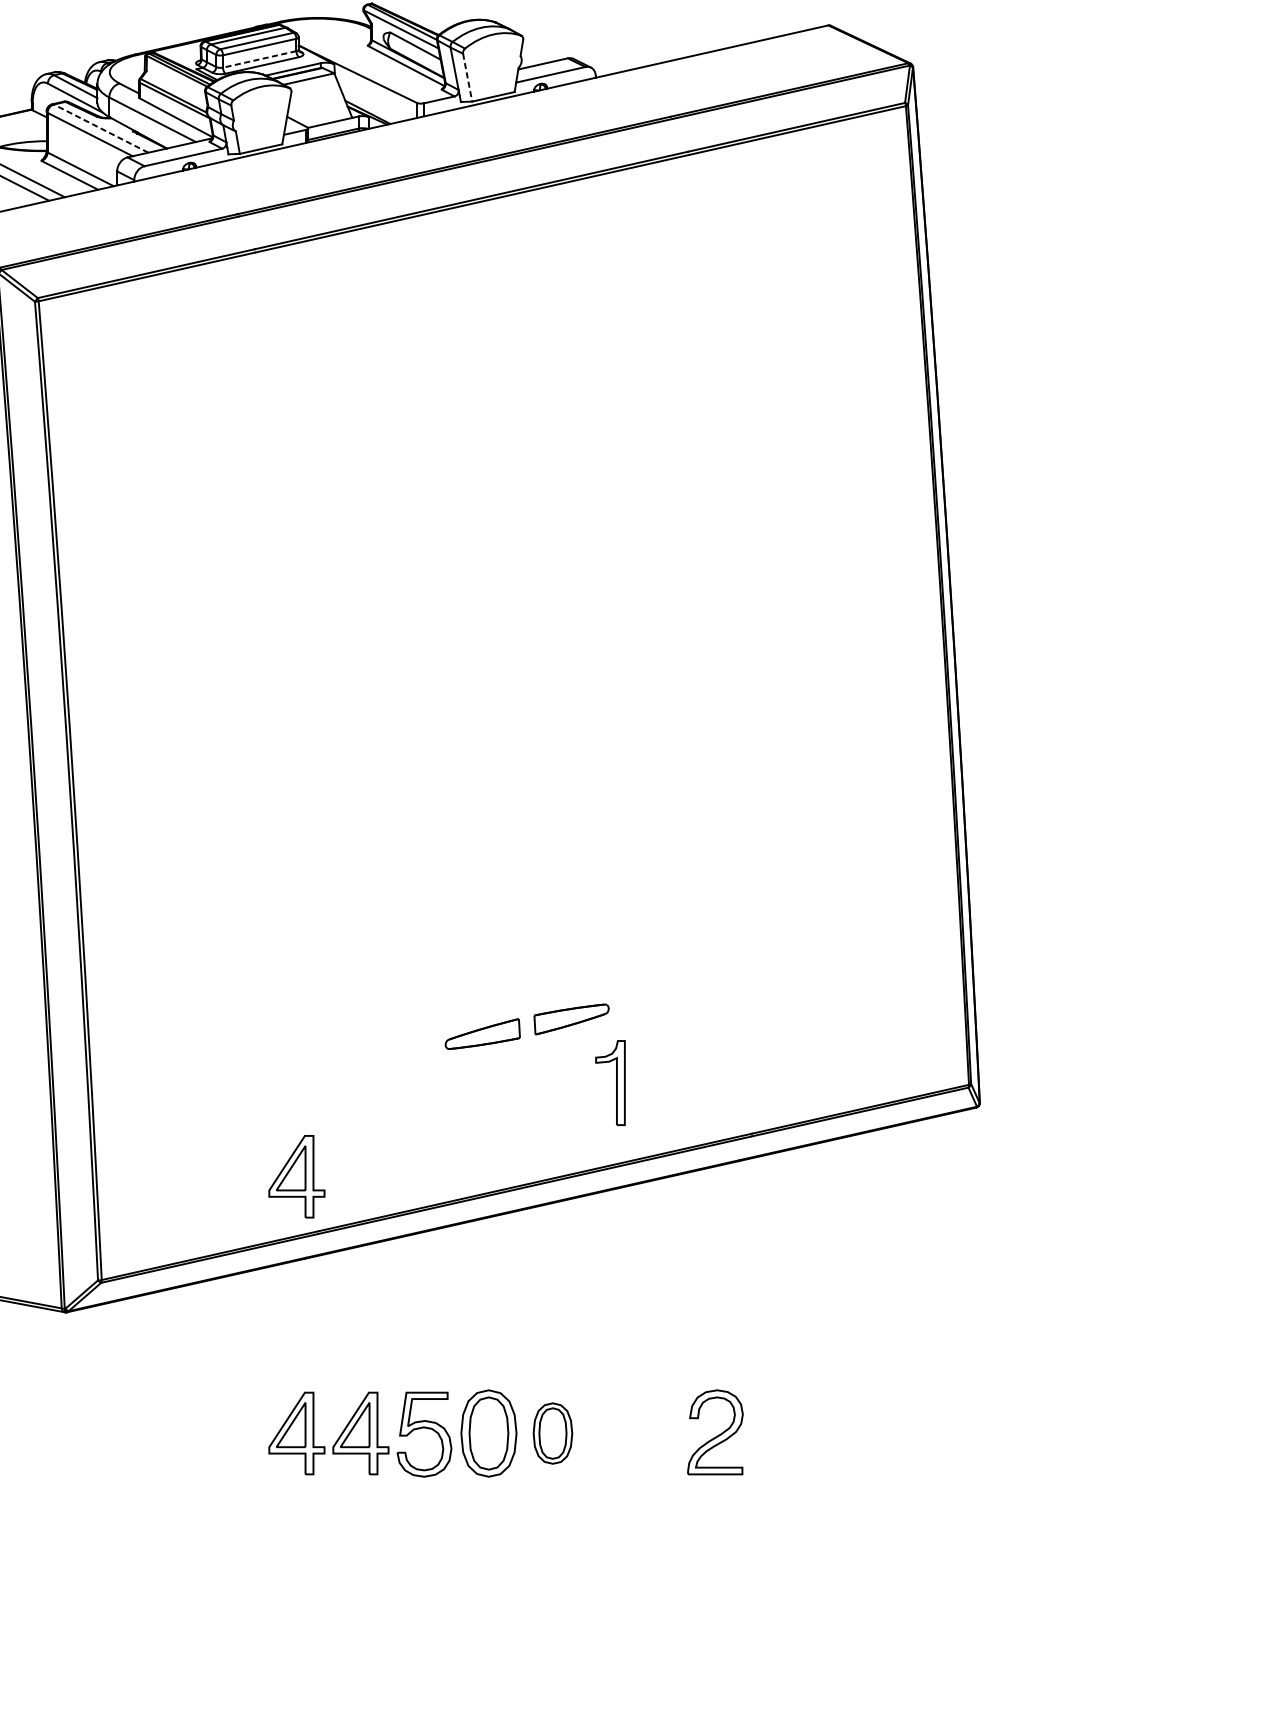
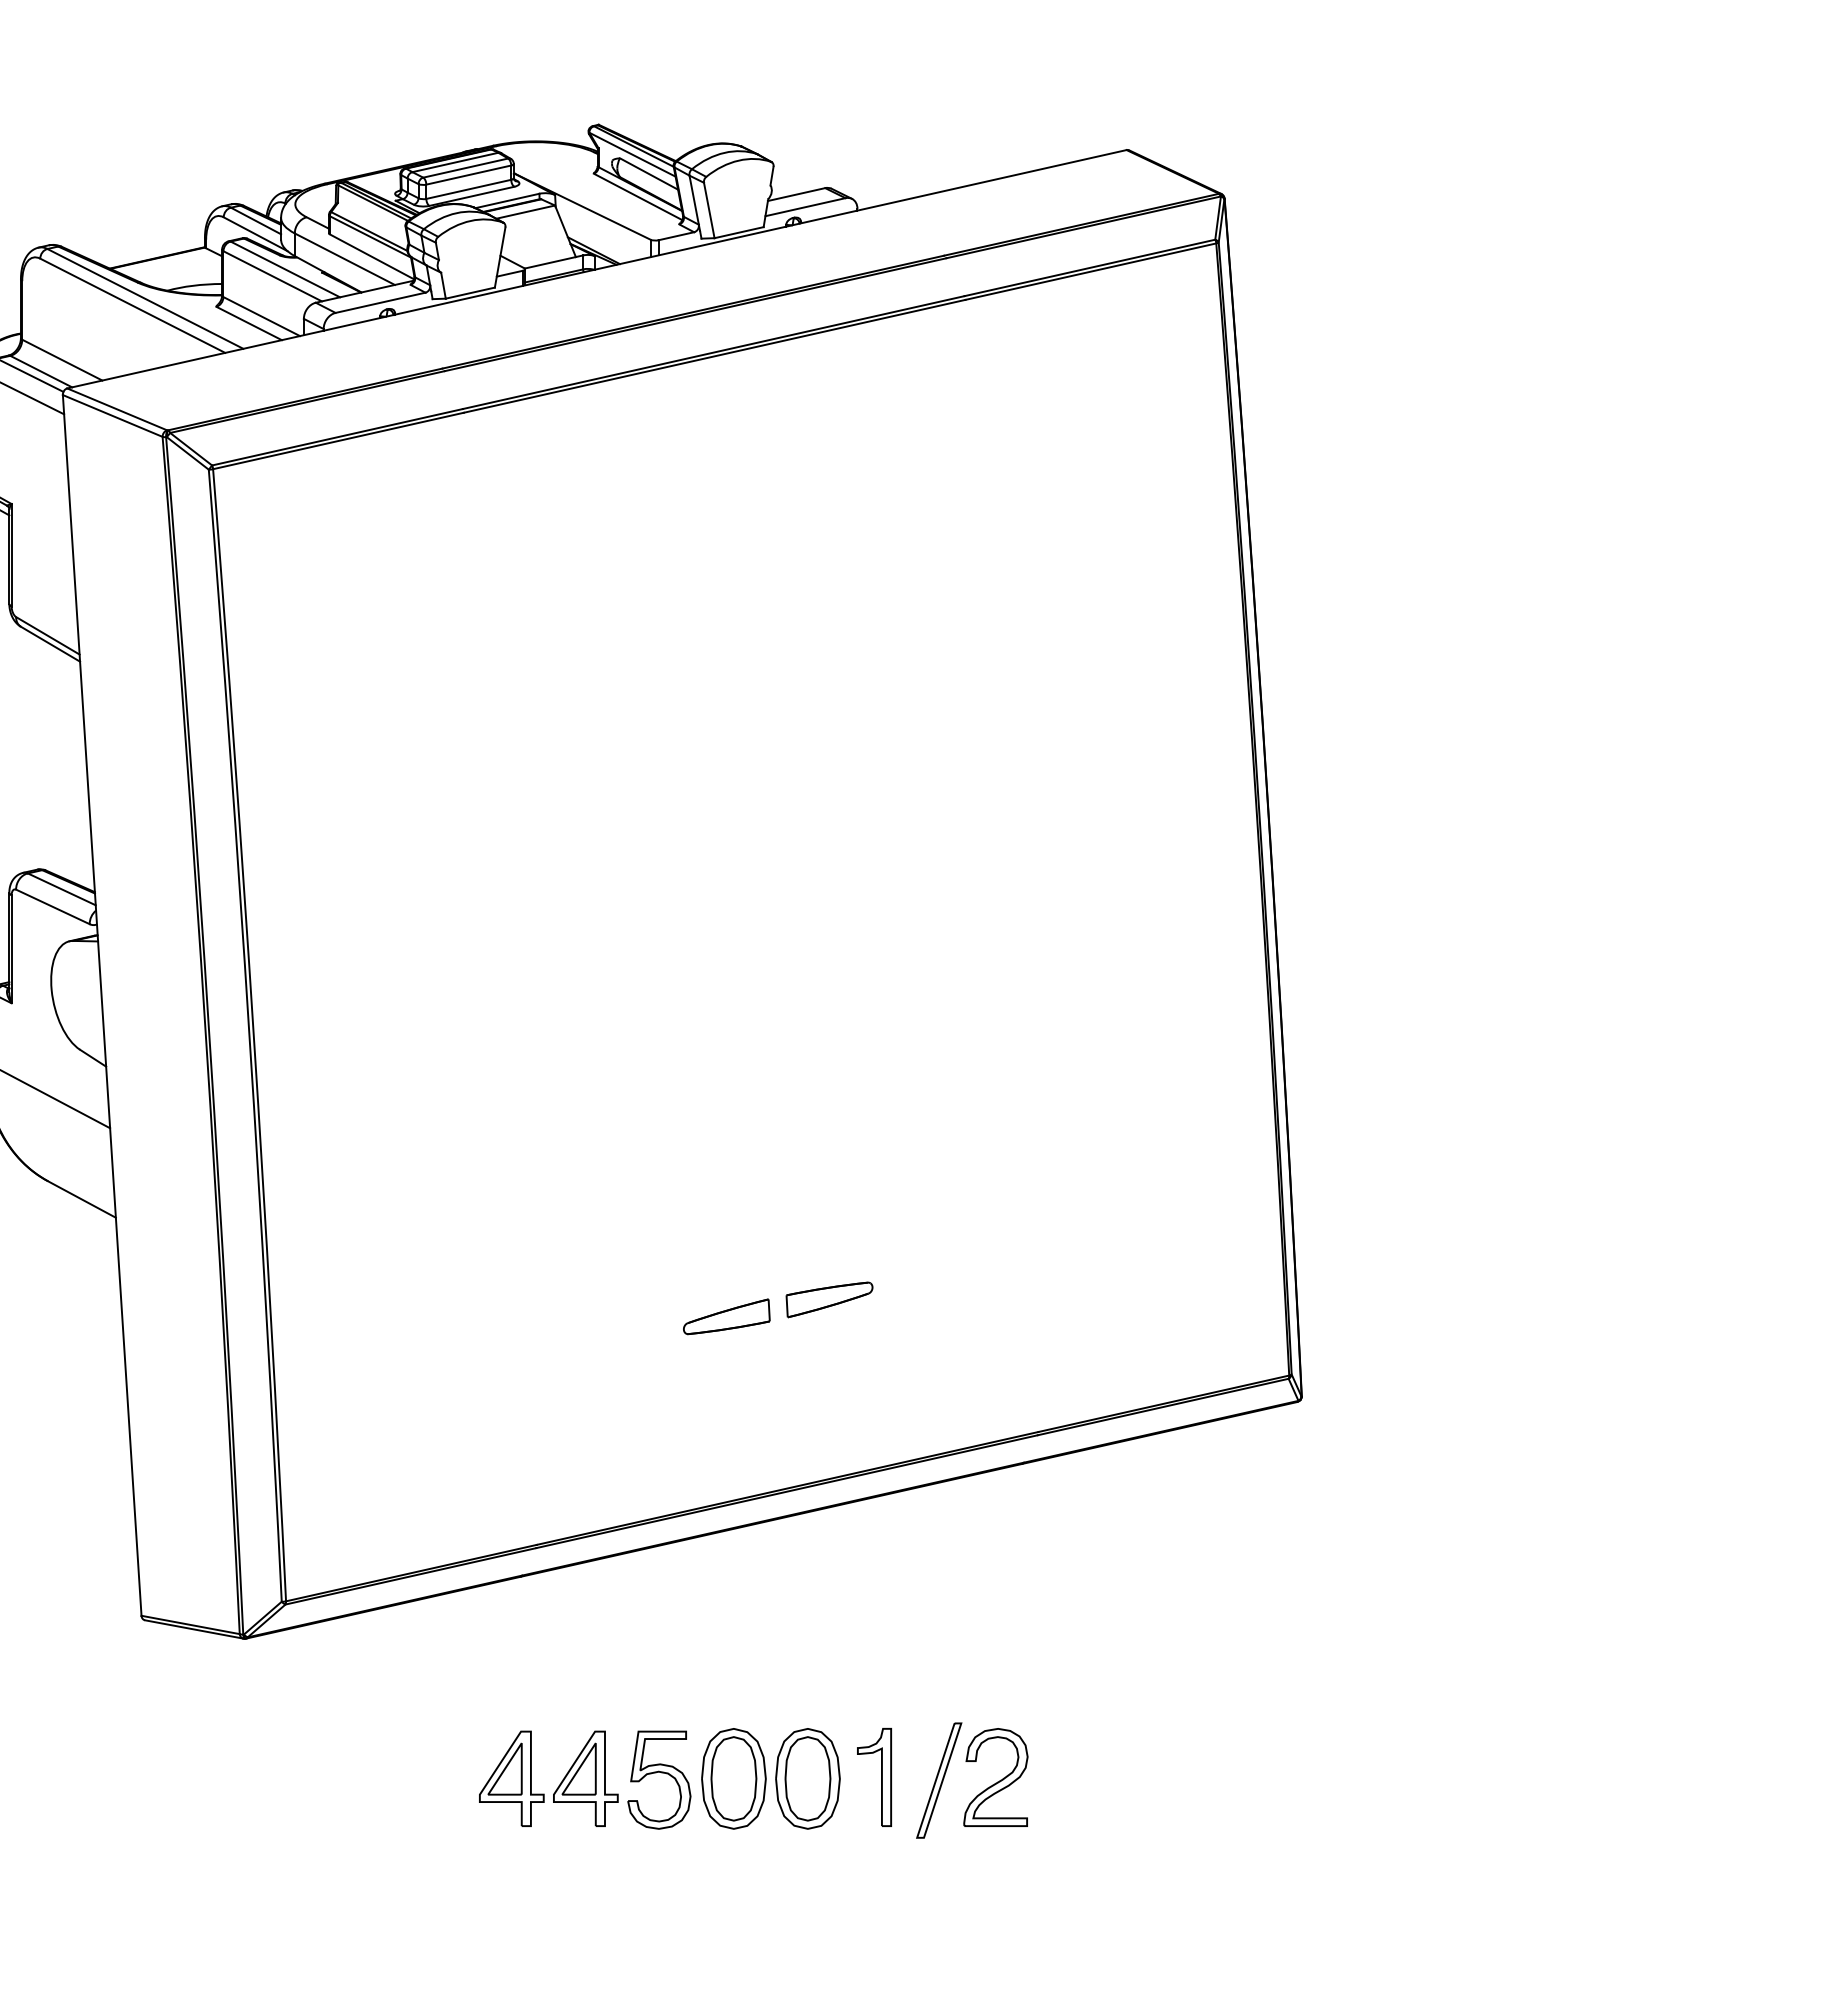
line: (259, 59) -> (468, 189), dashed -> solid
line: (467, 77) -> (709, 210), dashed -> solid
line: (100, 128) -> (284, 269), dashed -> solid
part: (616, 1083) -> (881, 1777), moved
part: (296, 1176) -> (511, 1481), removed
part: (552, 1433) -> (807, 1778), size x1.43
part: (666, 1434) -> (939, 1780), added

